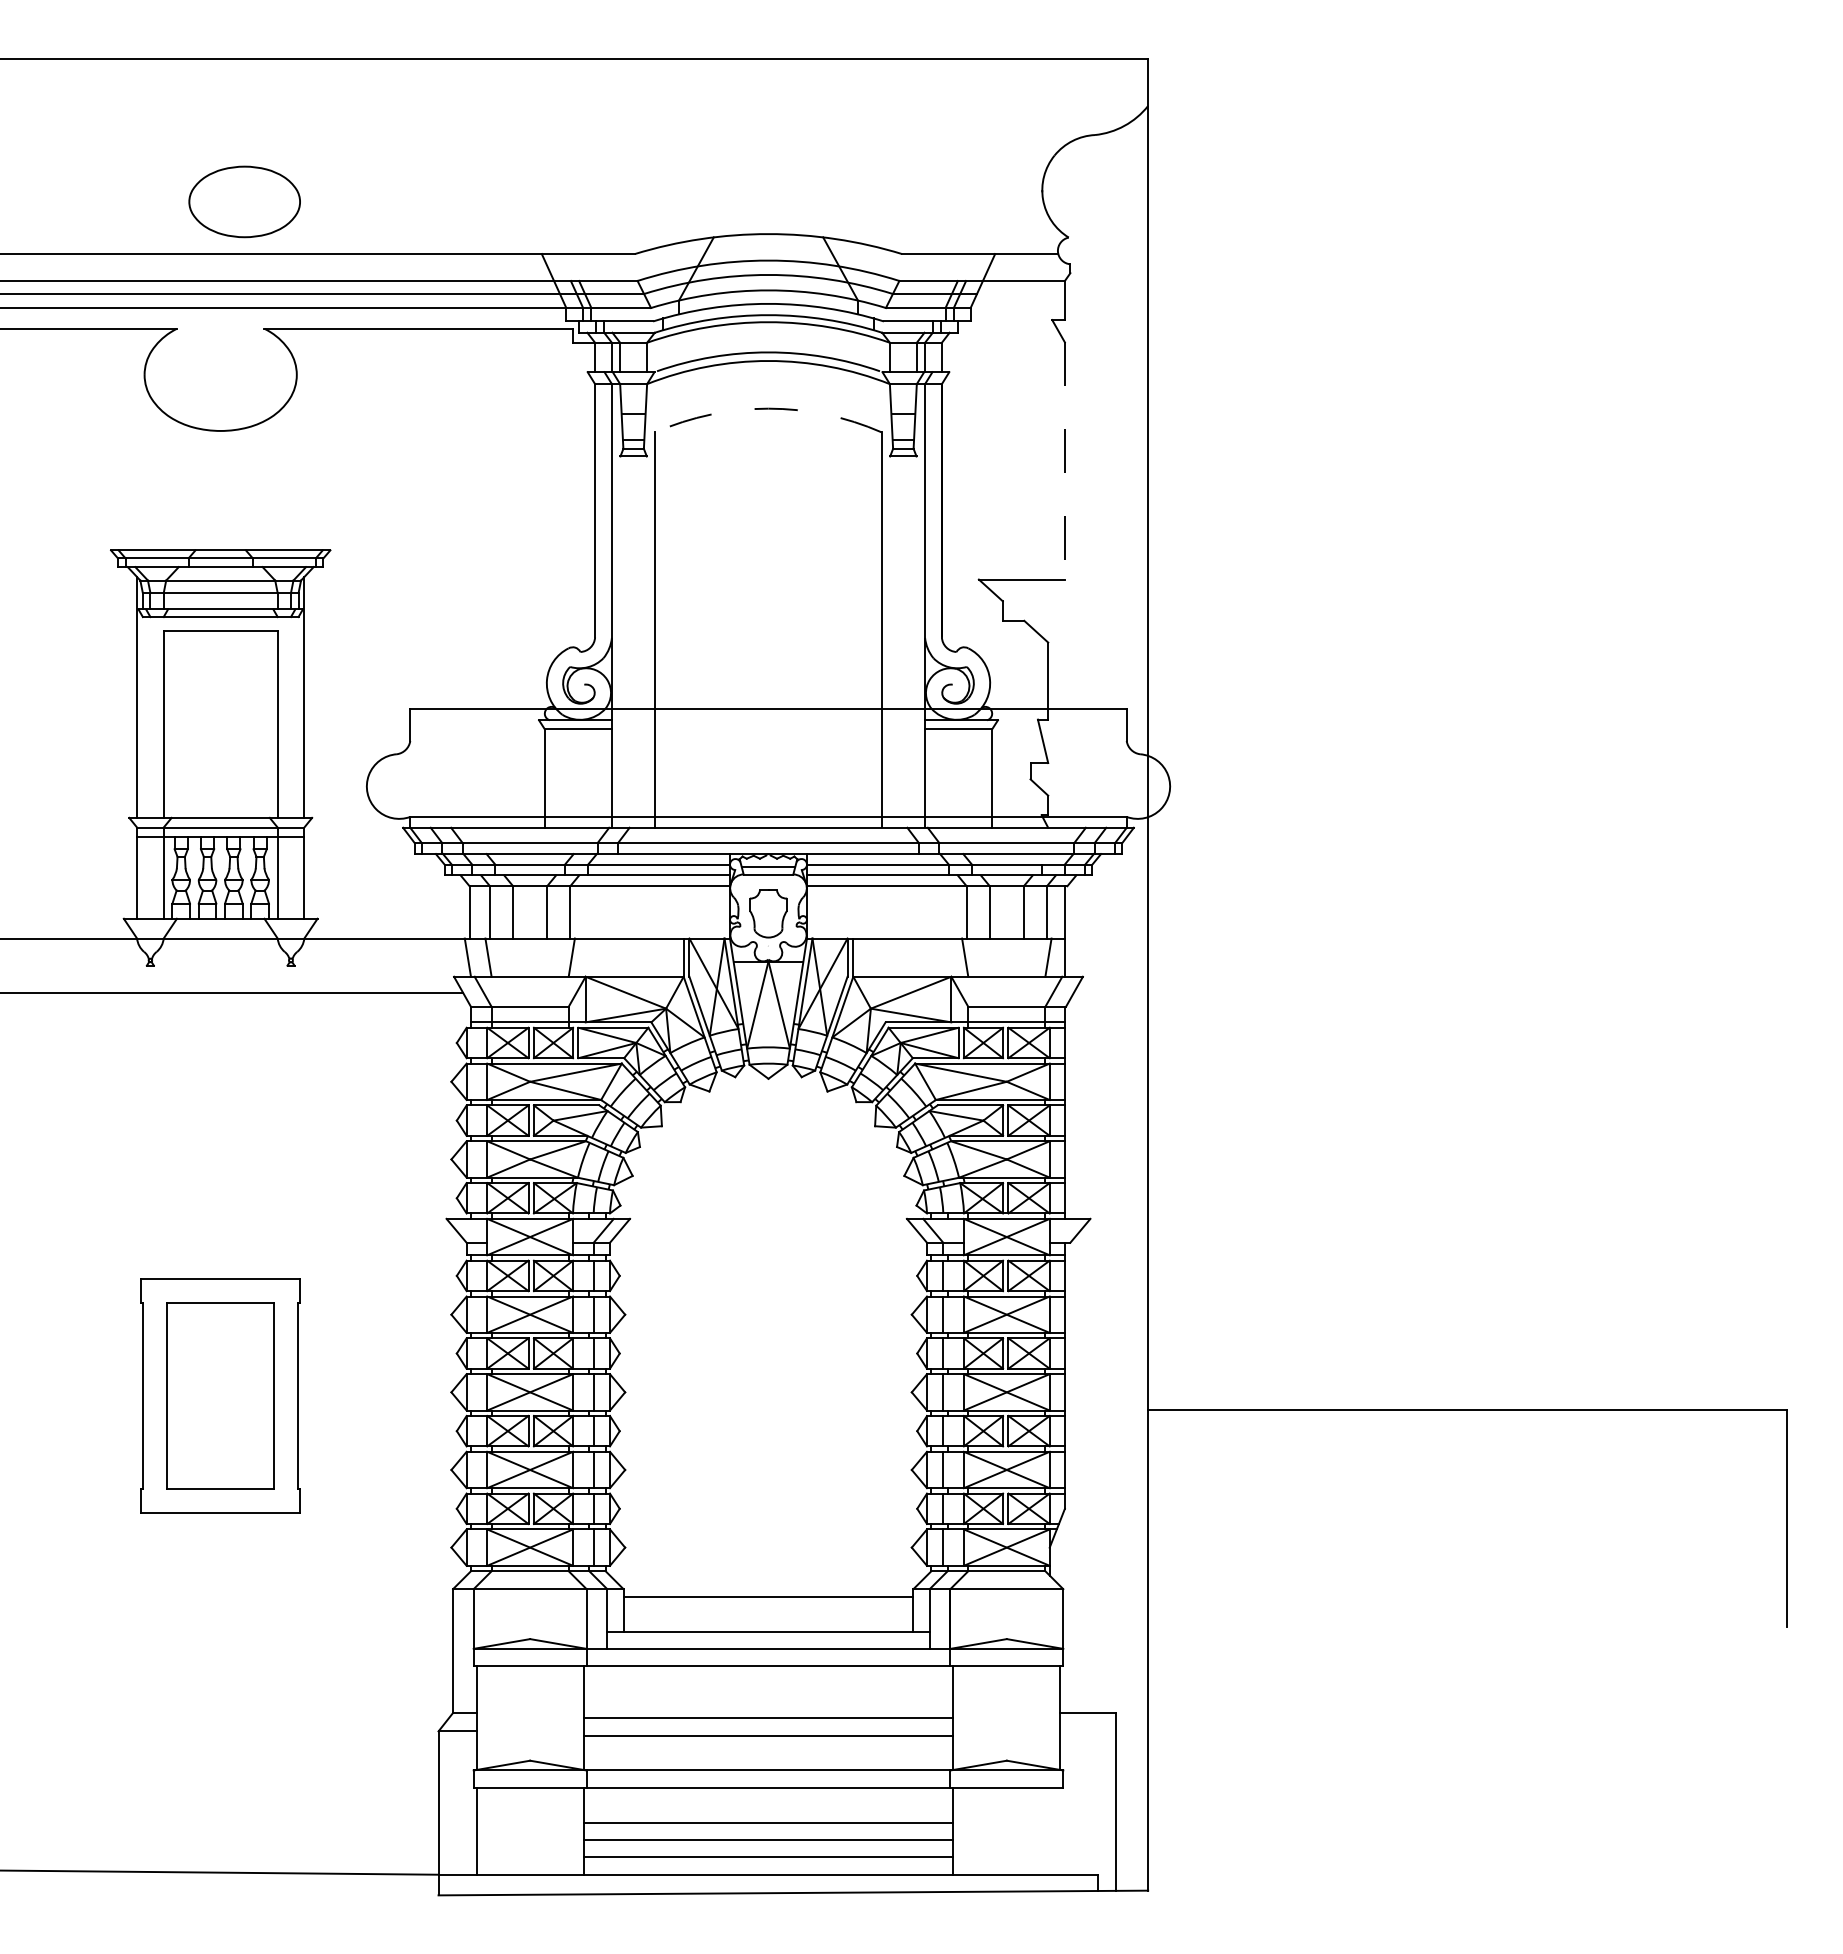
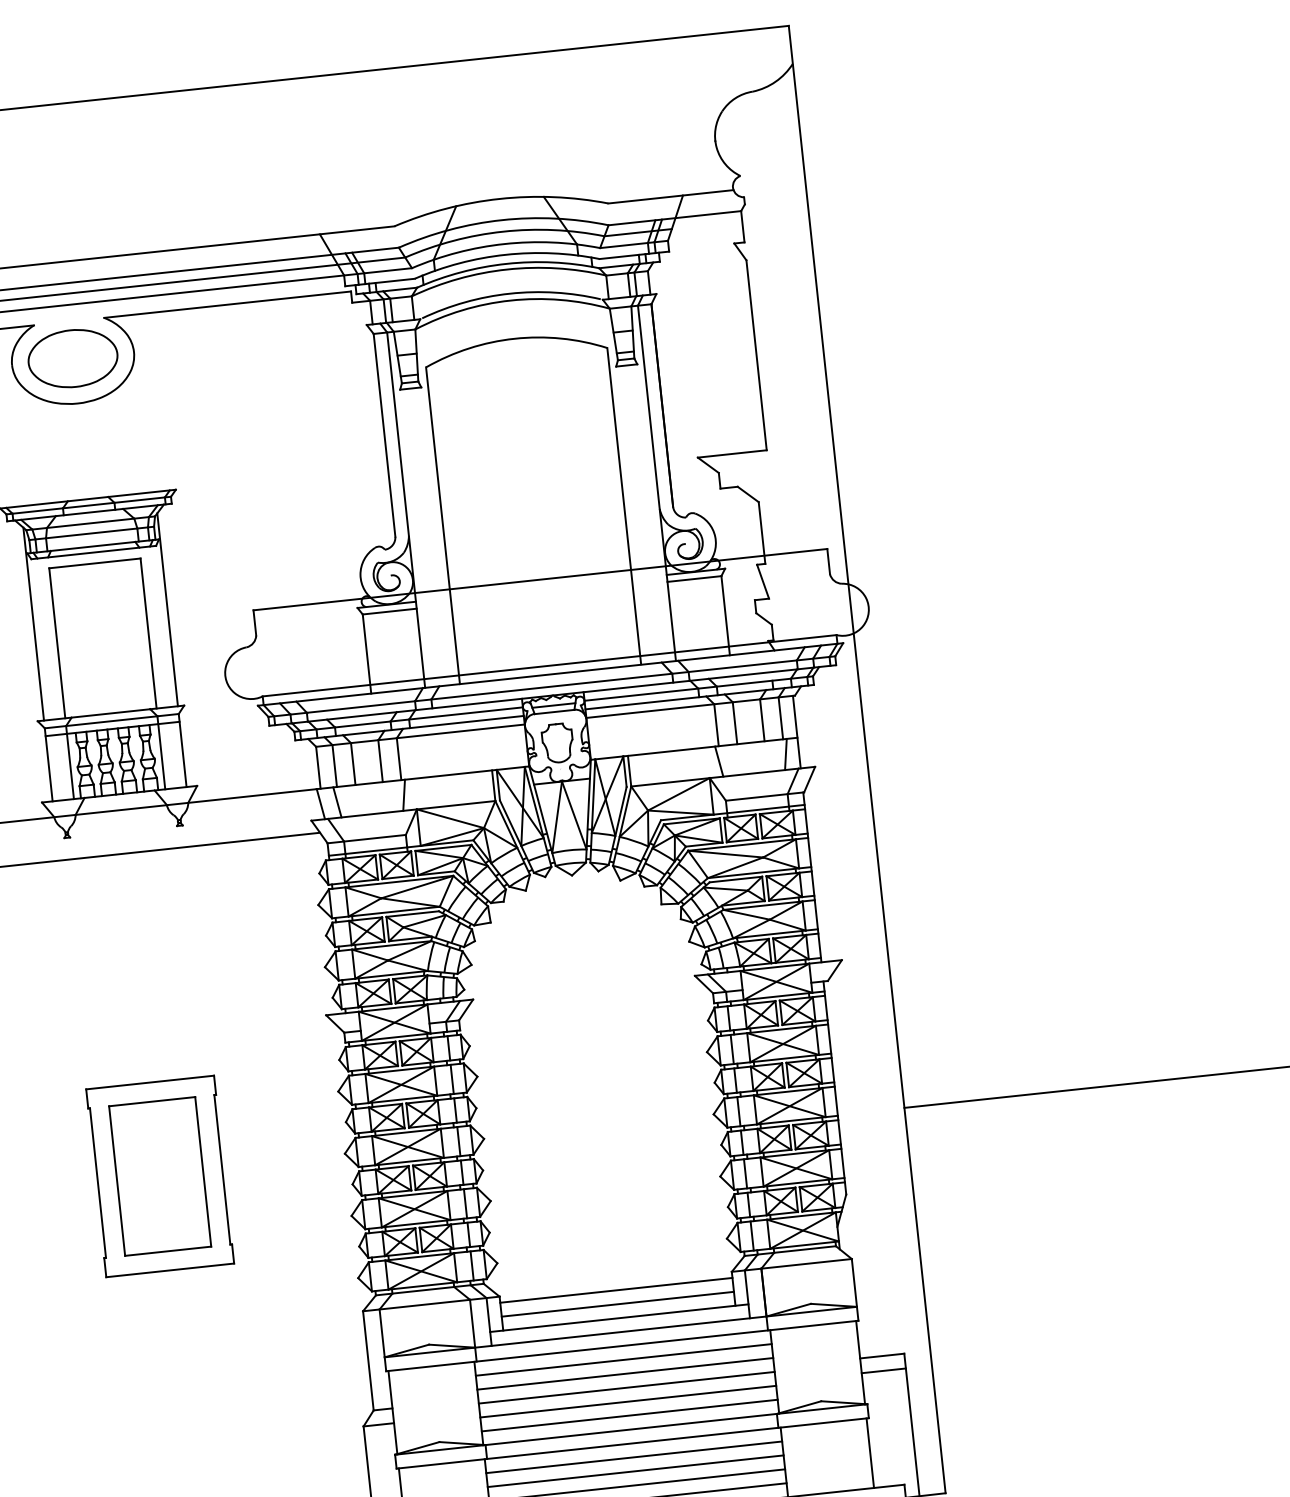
part: (244, 201) -> (72, 358), moved
arc: (768, 408) -> (514, 338), dashed -> solid
line: (1064, 461) -> (756, 355), dashed -> solid
line: (768, 1614) -> (617, 1304), added
line: (768, 1683) -> (623, 1359), added
line: (768, 1701) -> (625, 1374), added
line: (1087, 1731) -> (883, 1370), added
line: (768, 1753) -> (629, 1415), added
line: (768, 1805) -> (634, 1457), added
line: (1060, 1830) -> (870, 1452), added

